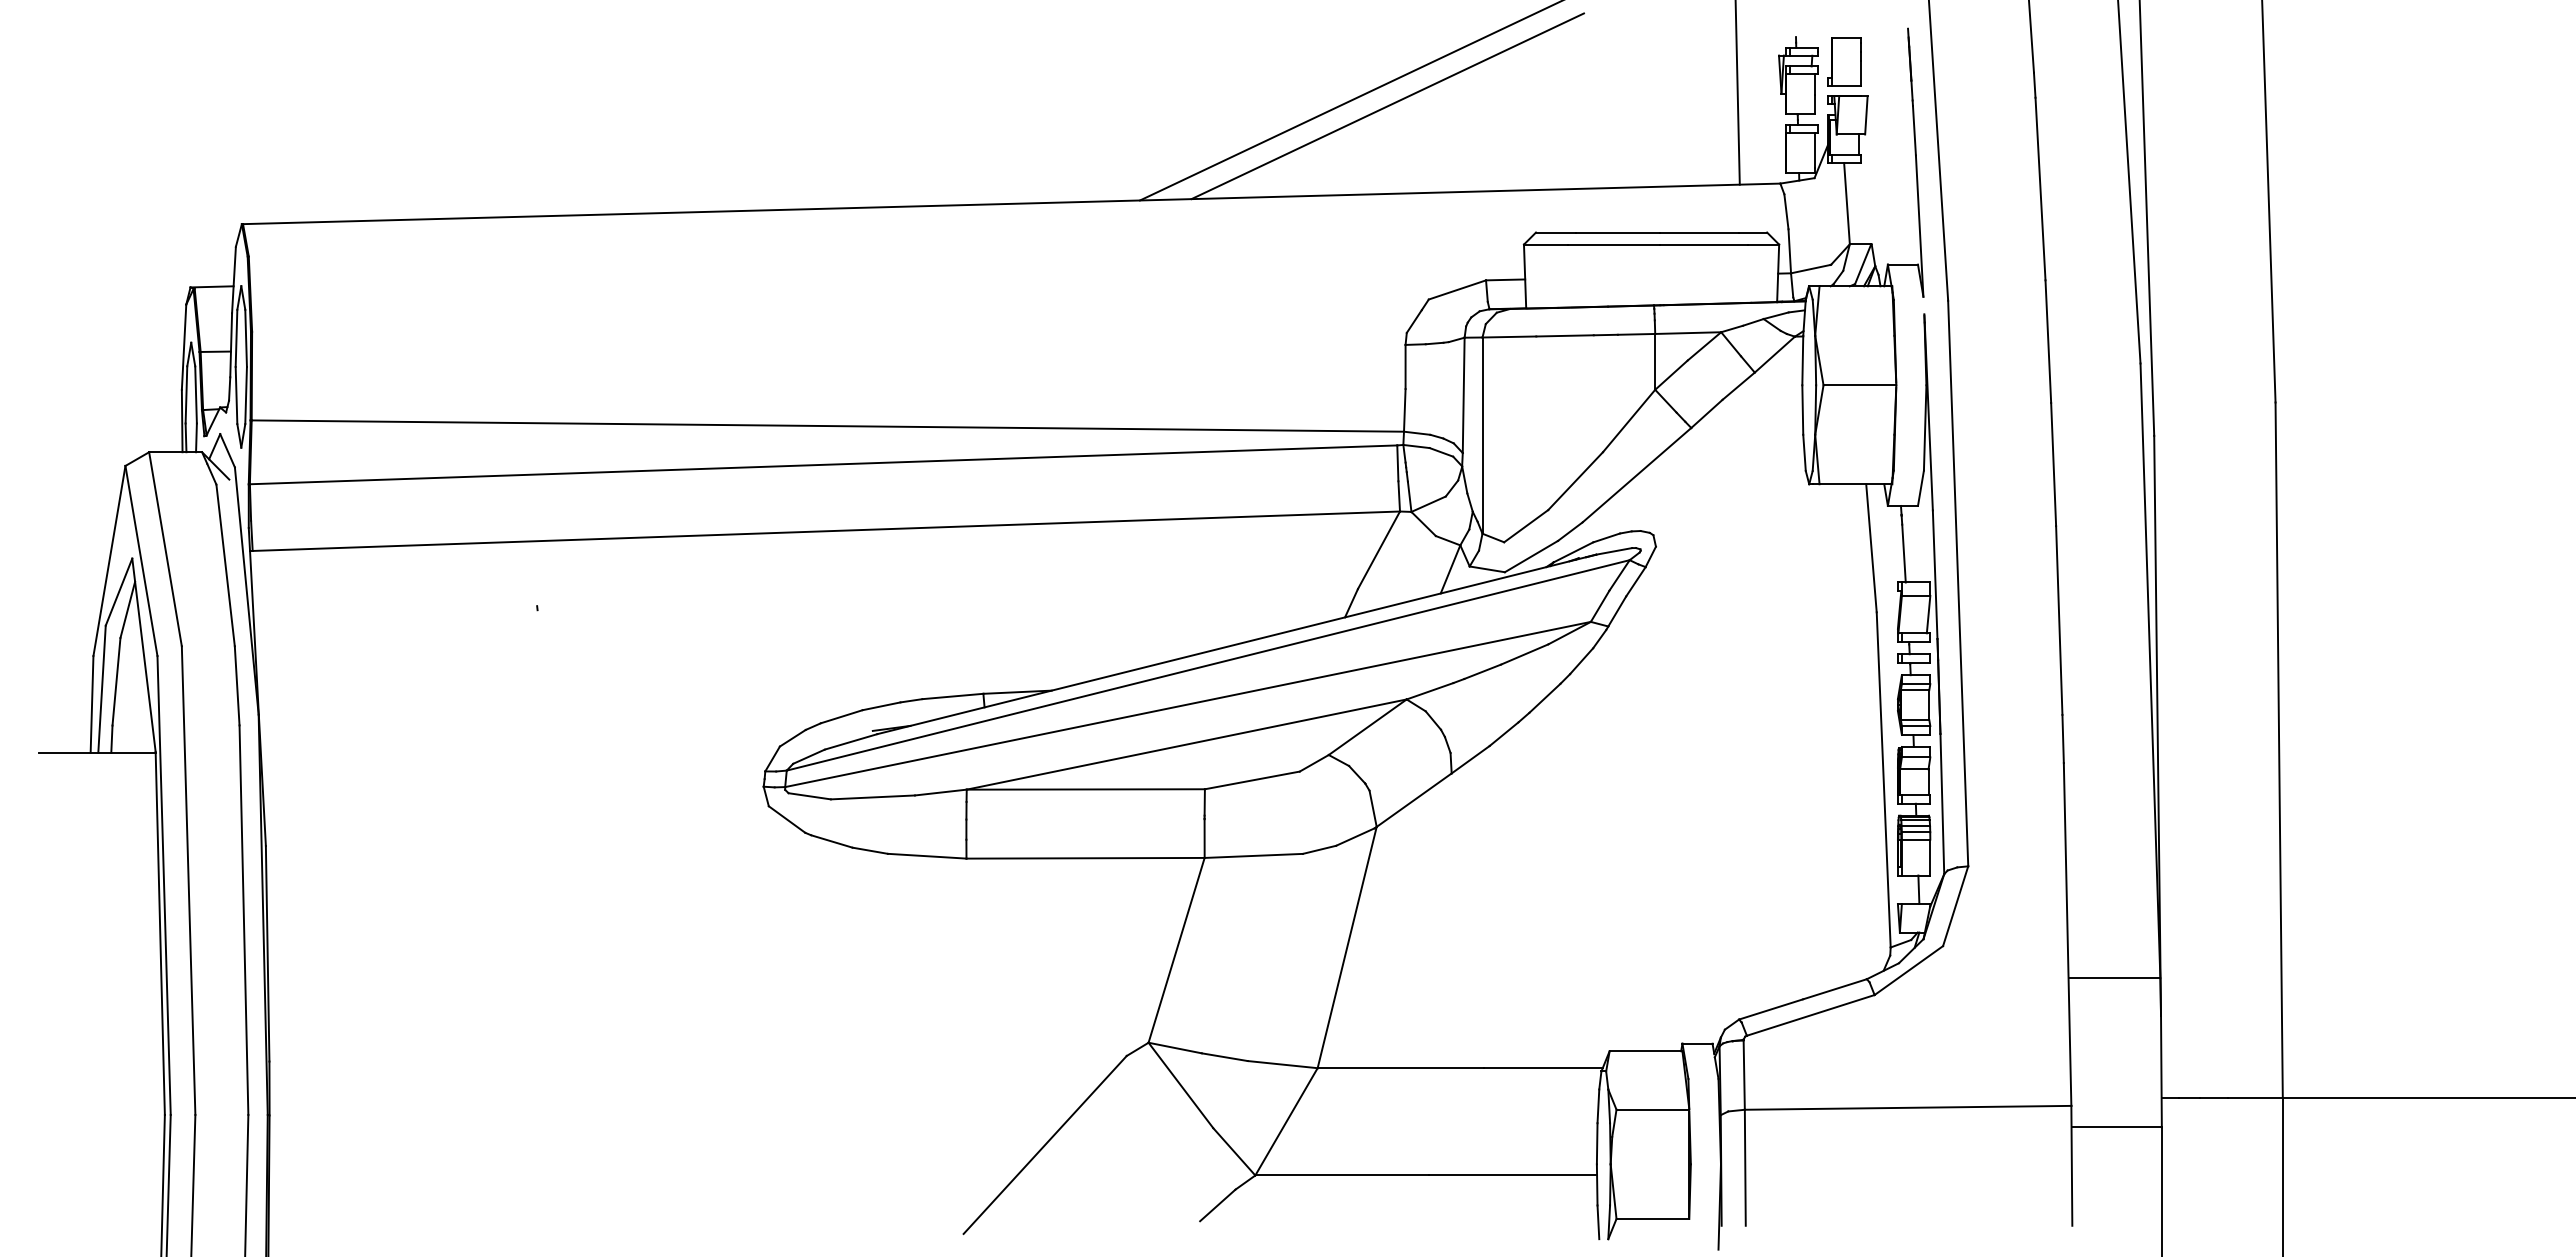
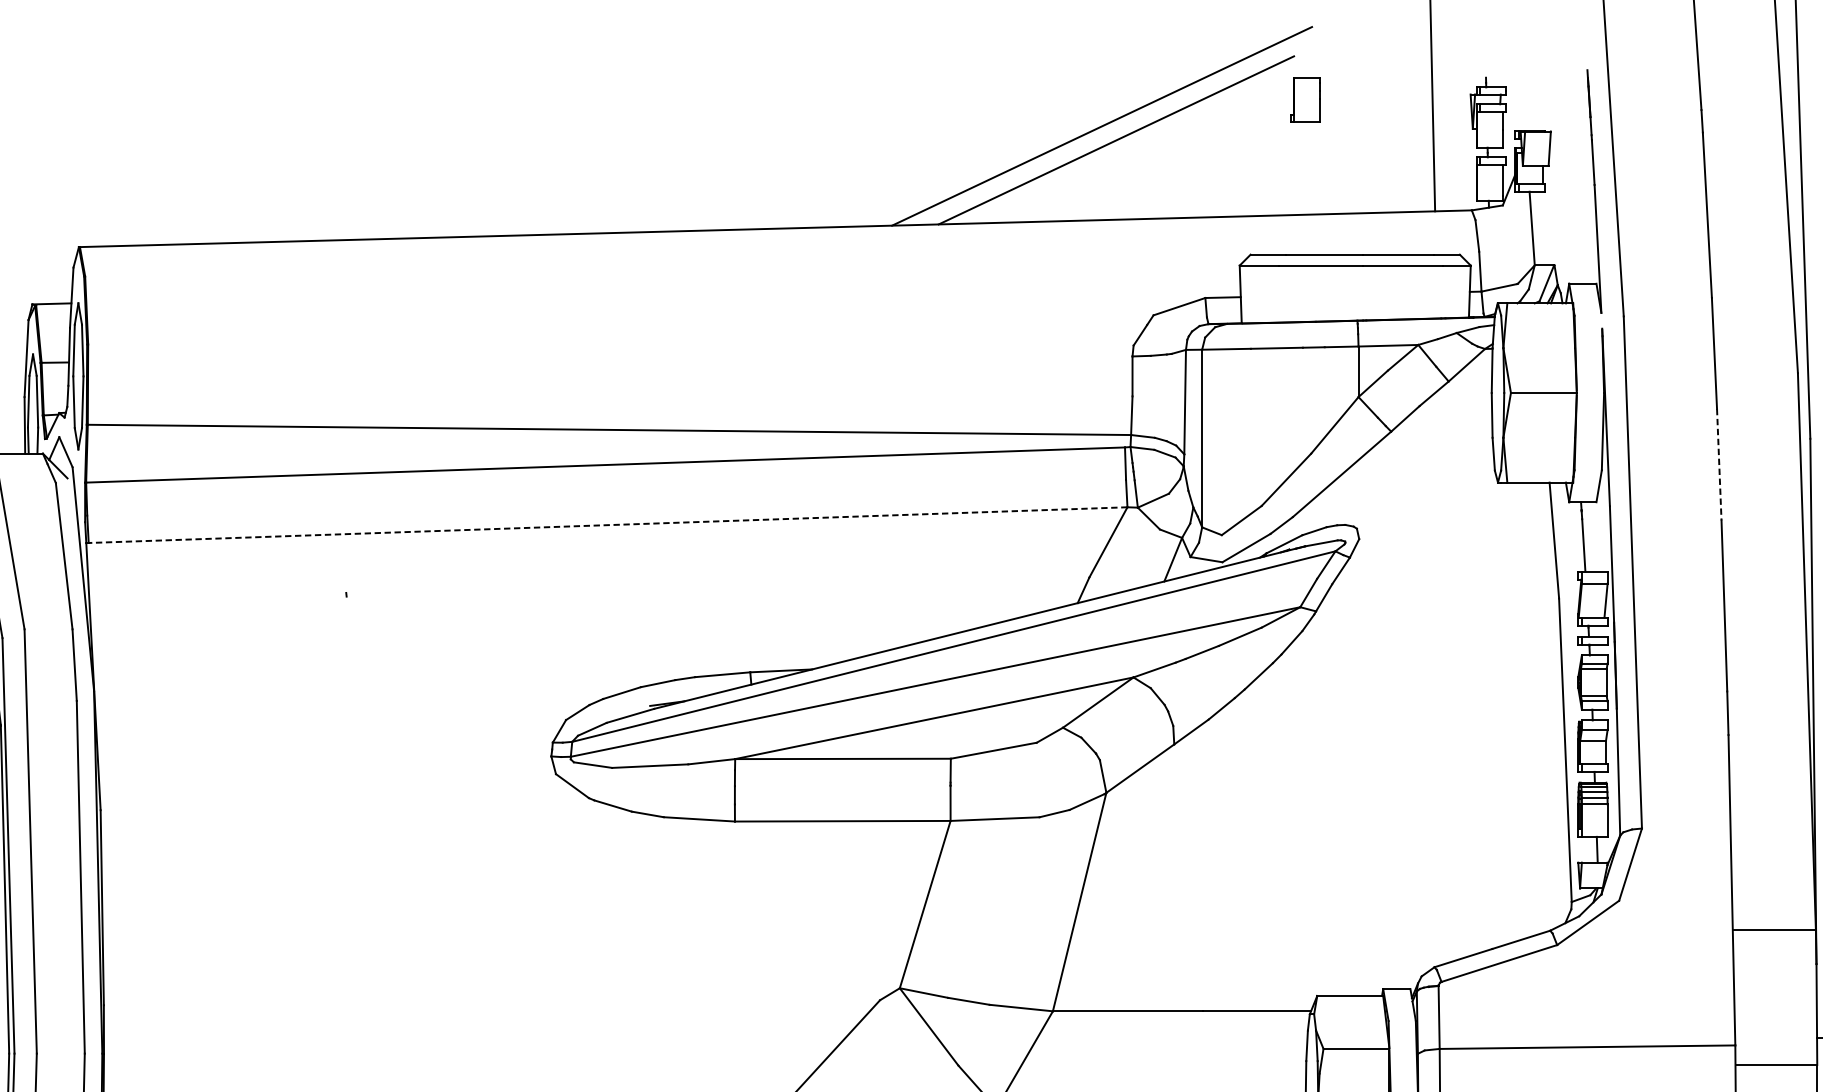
part: (1844, 61) -> (1305, 99), moved
line: (2053, 464) -> (1719, 464), solid -> dashed
line: (826, 531) -> (608, 525), solid -> dashed

